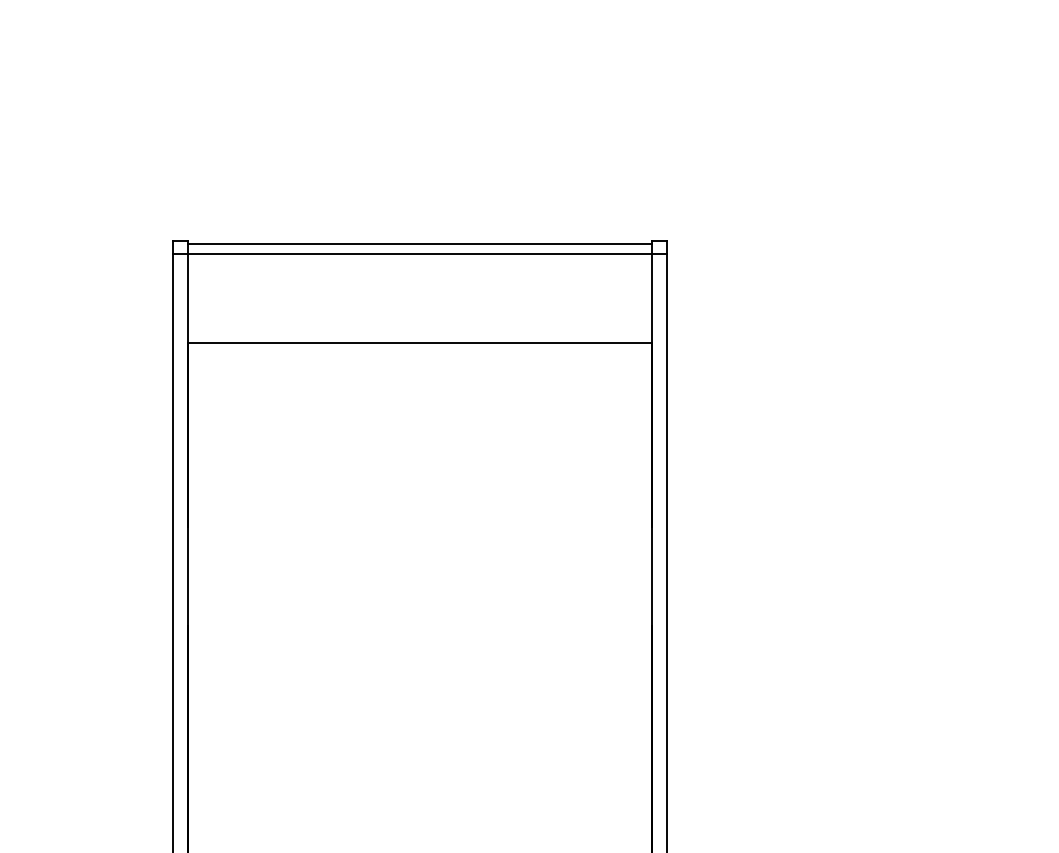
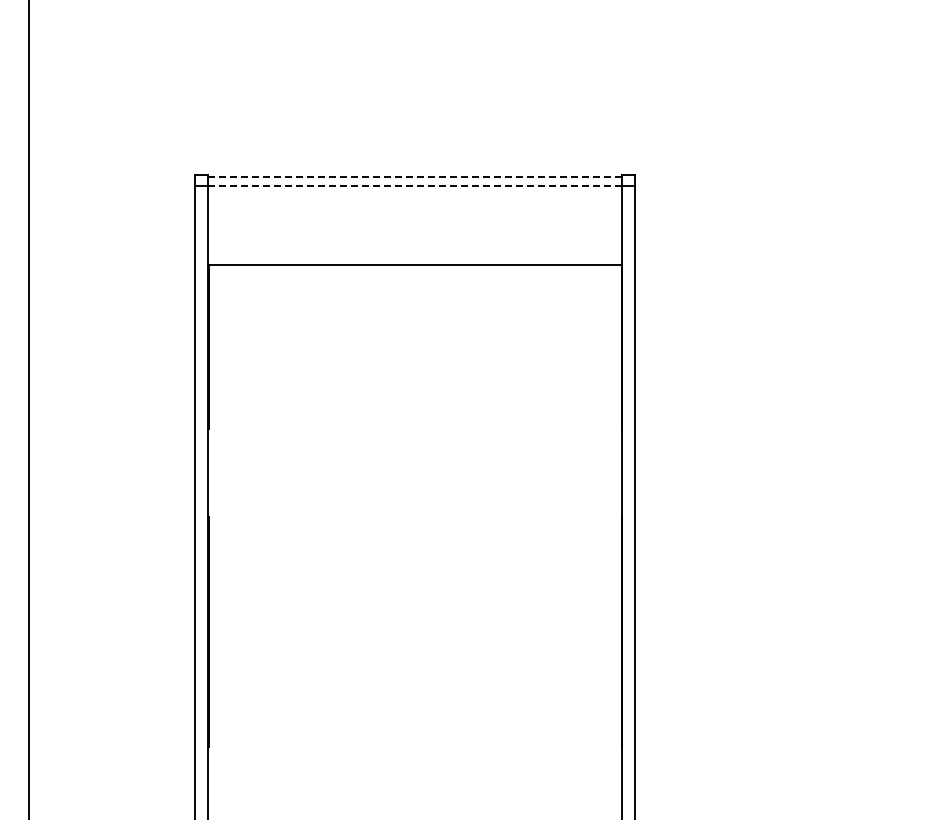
line: (420, 243) -> (415, 176), solid -> dashed
line: (420, 253) -> (415, 185), solid -> dashed

